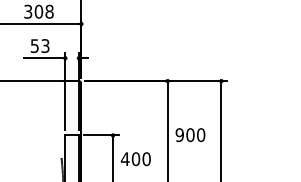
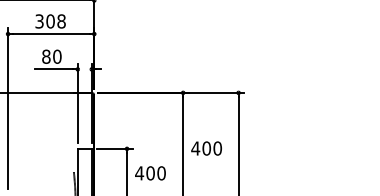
text: (39, 45) -> (51, 56), 53 -> 80
text: (179, 135) -> (195, 148), 900 -> 400

